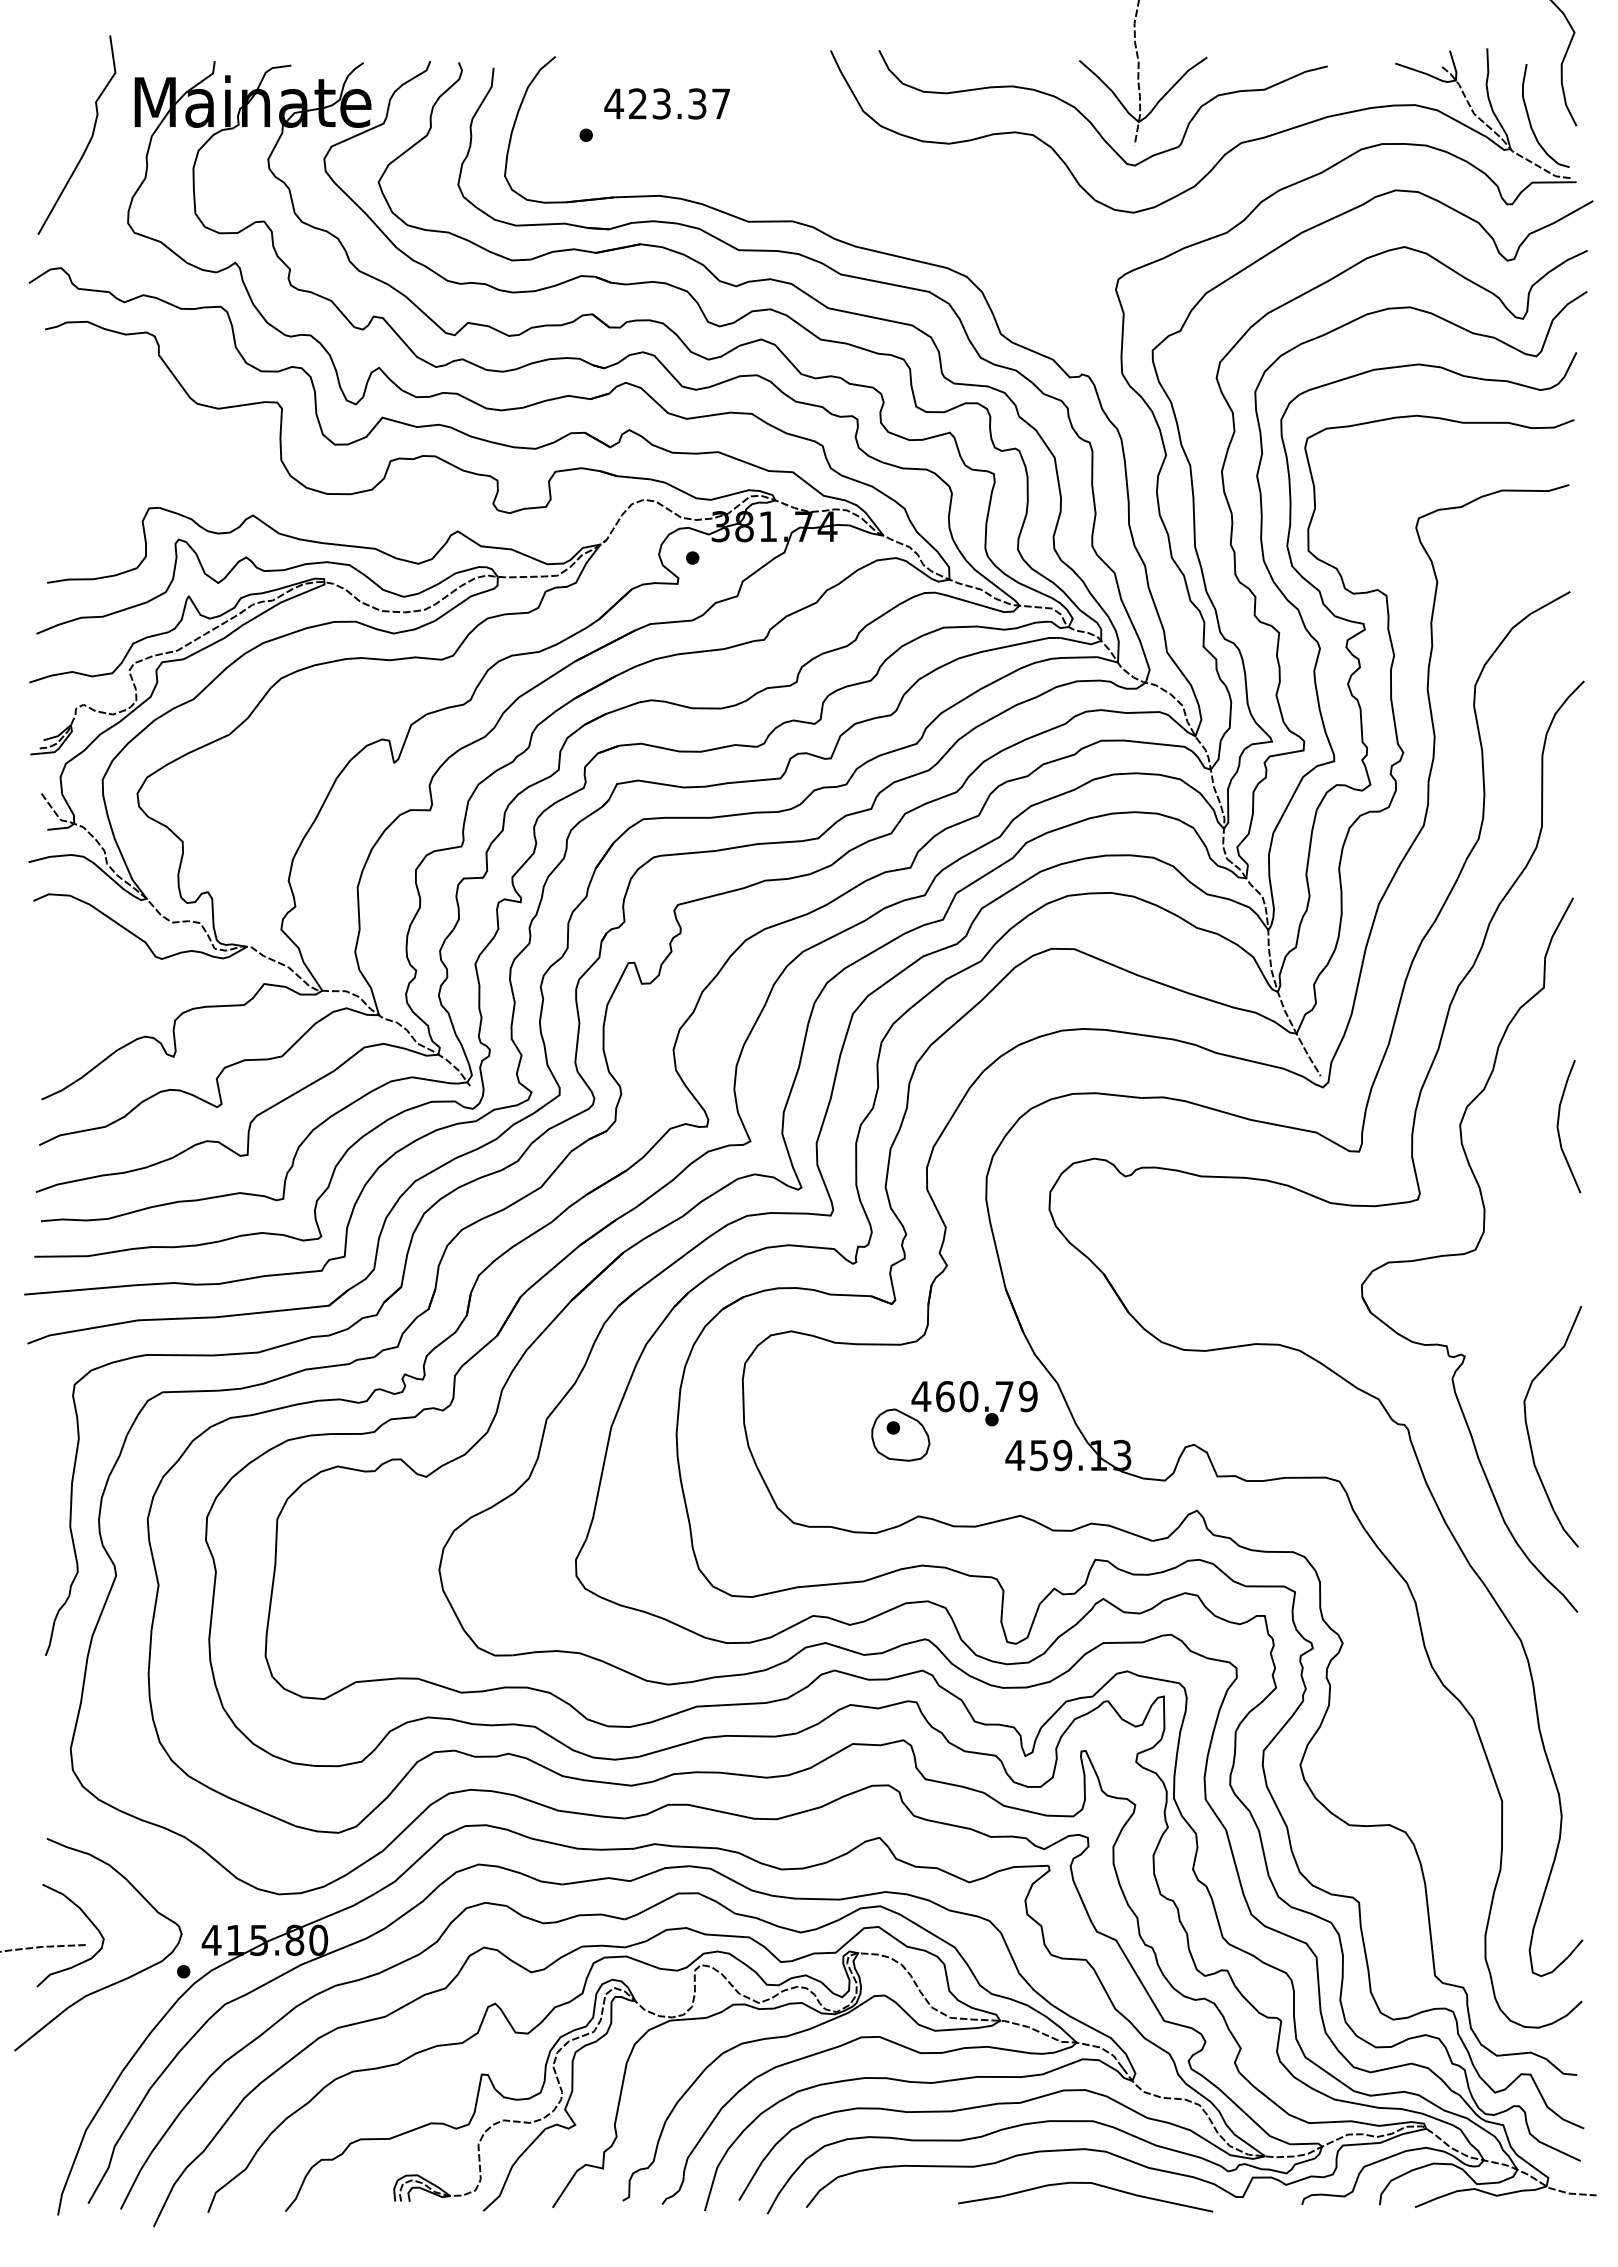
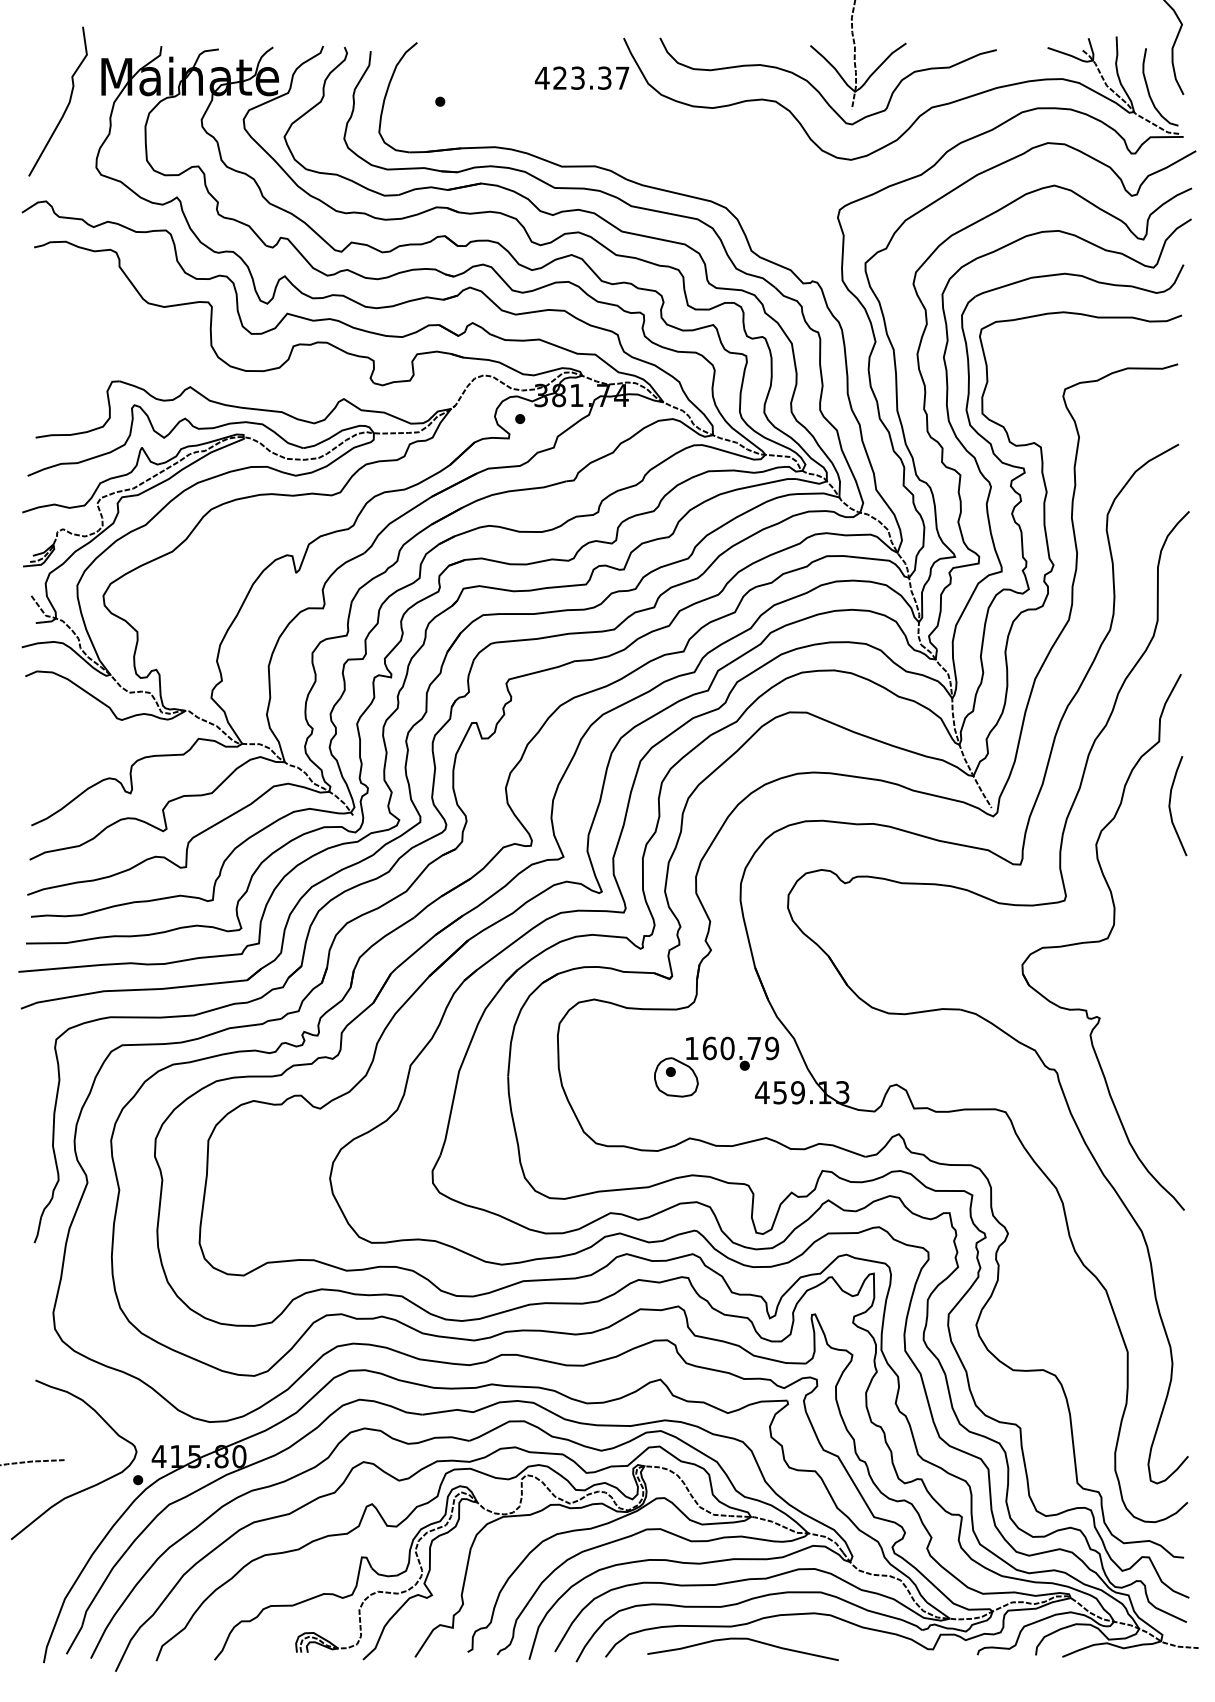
text: (666, 103) -> (581, 77), moved
curve: (1558, 1126) -> (1170, 805), moved
text: (921, 1396) -> (691, 1048), 460.79 -> 160.79
curve: (1529, 1433) -> (1148, 1076), removed
curve: (89, 1921) -> (67, 1442), removed
curve: (1085, 2183) -> (742, 1639), moved

